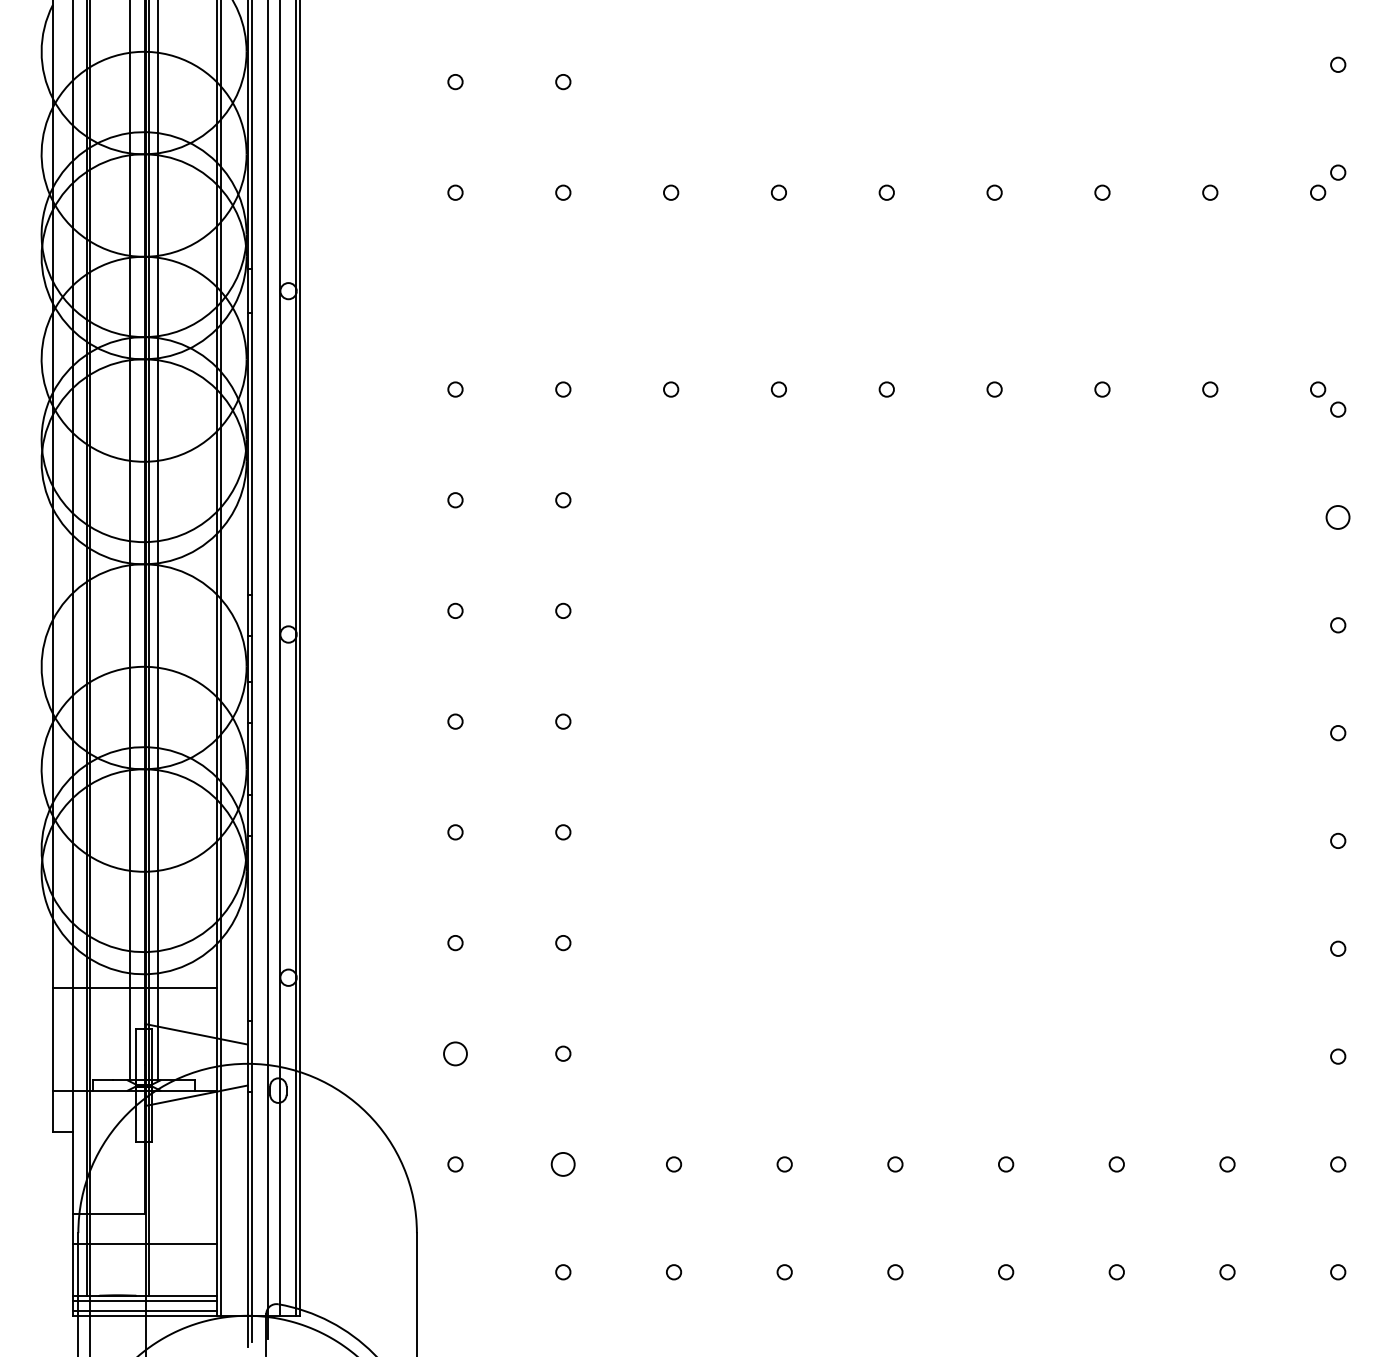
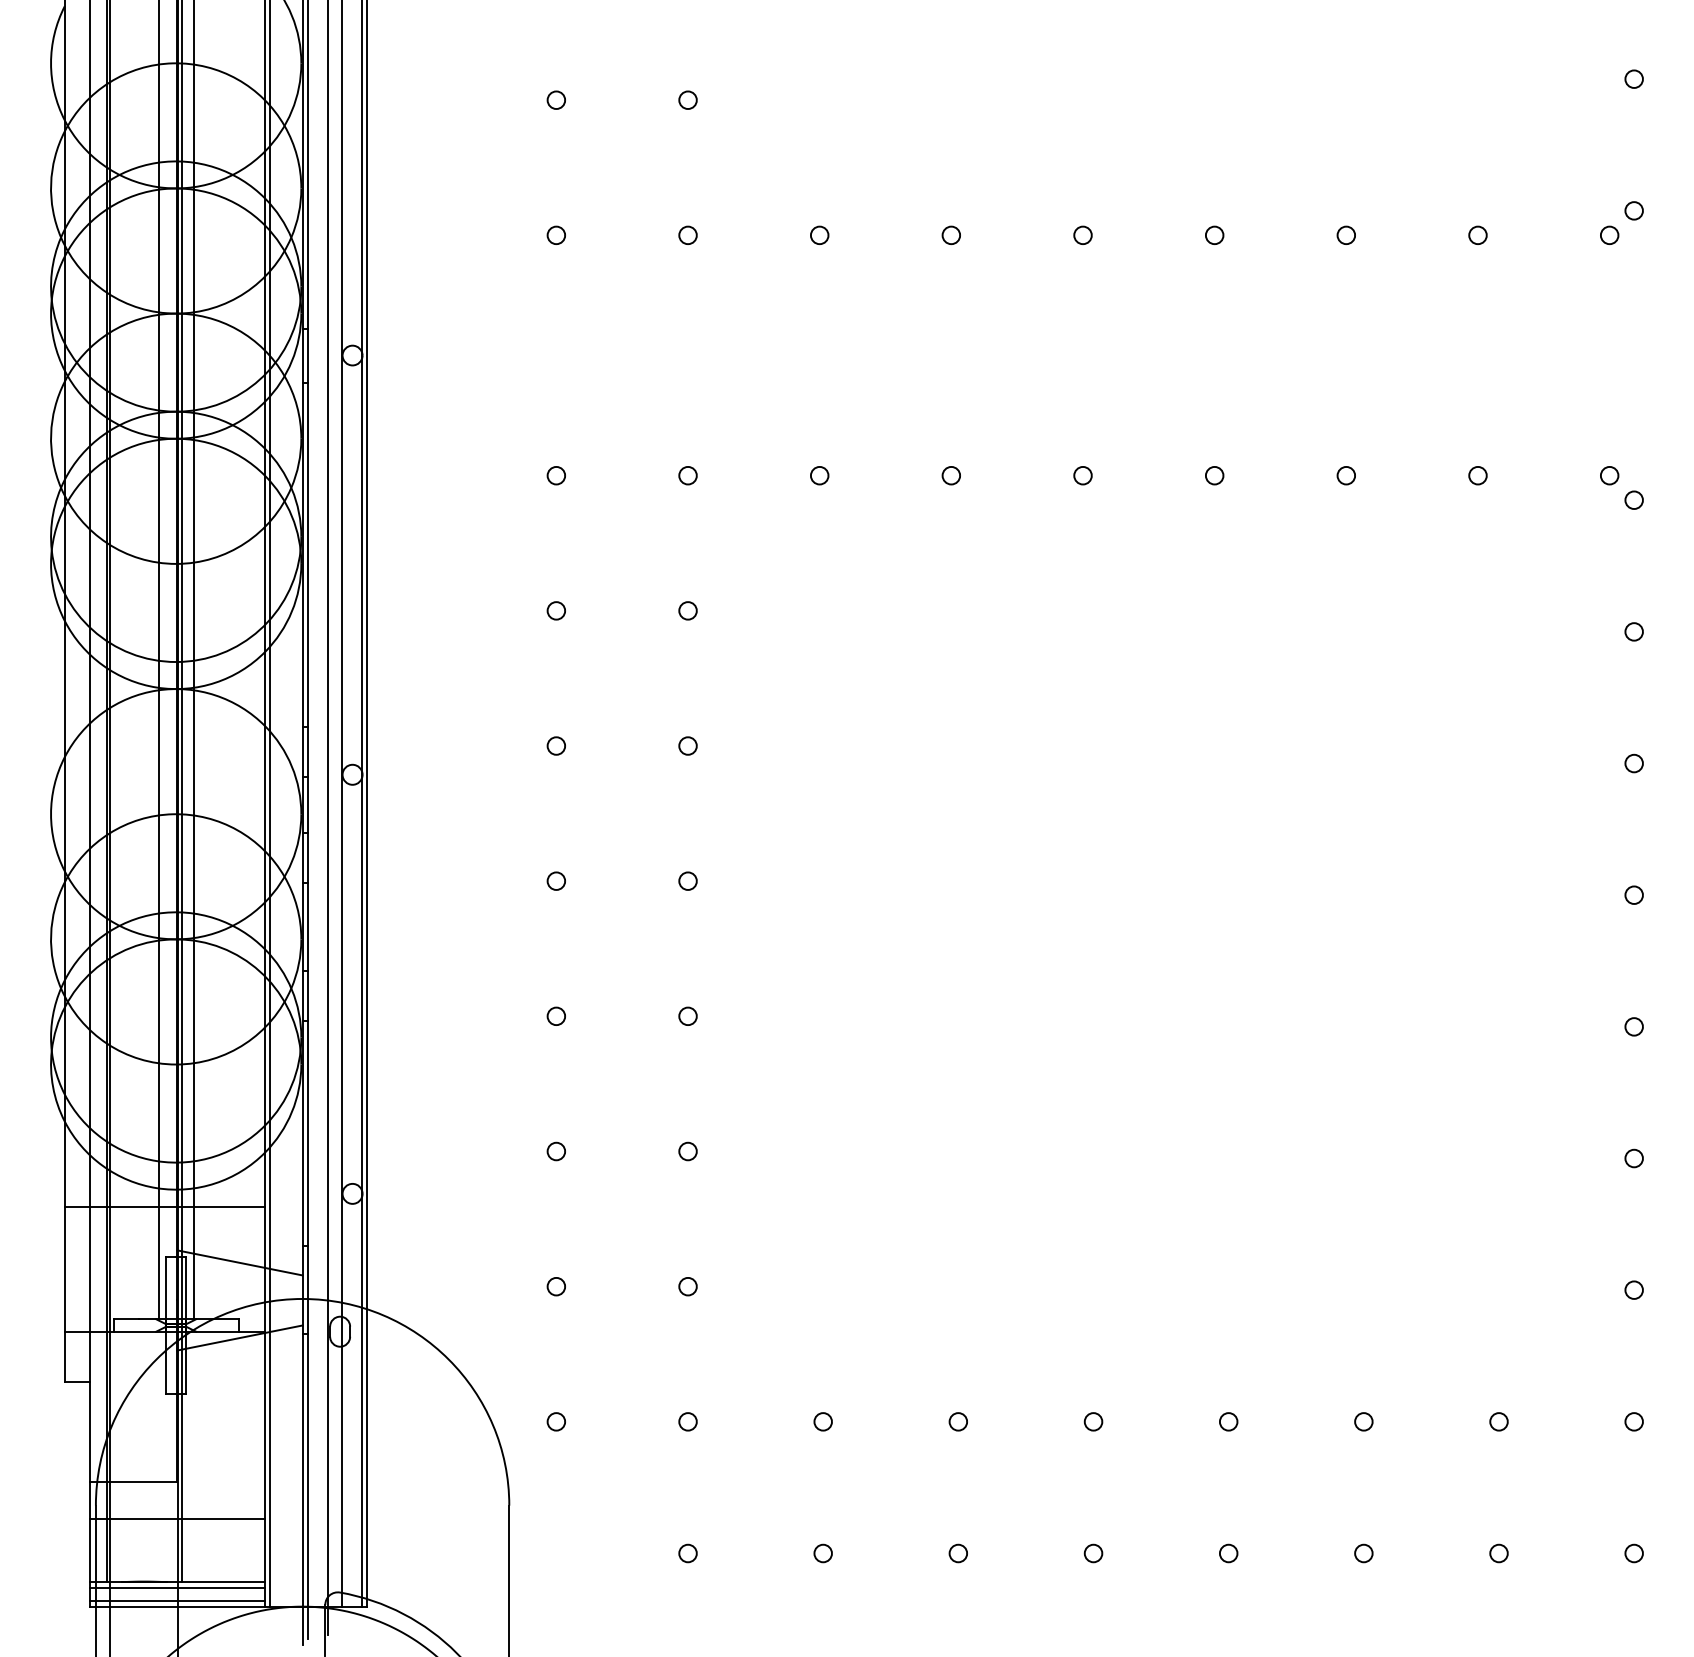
circle: (1338, 517) -> (1634, 631), size x0.62
circle: (455, 1053) -> (556, 1286), size x0.62
circle: (563, 1164) -> (688, 1421), size x0.62

